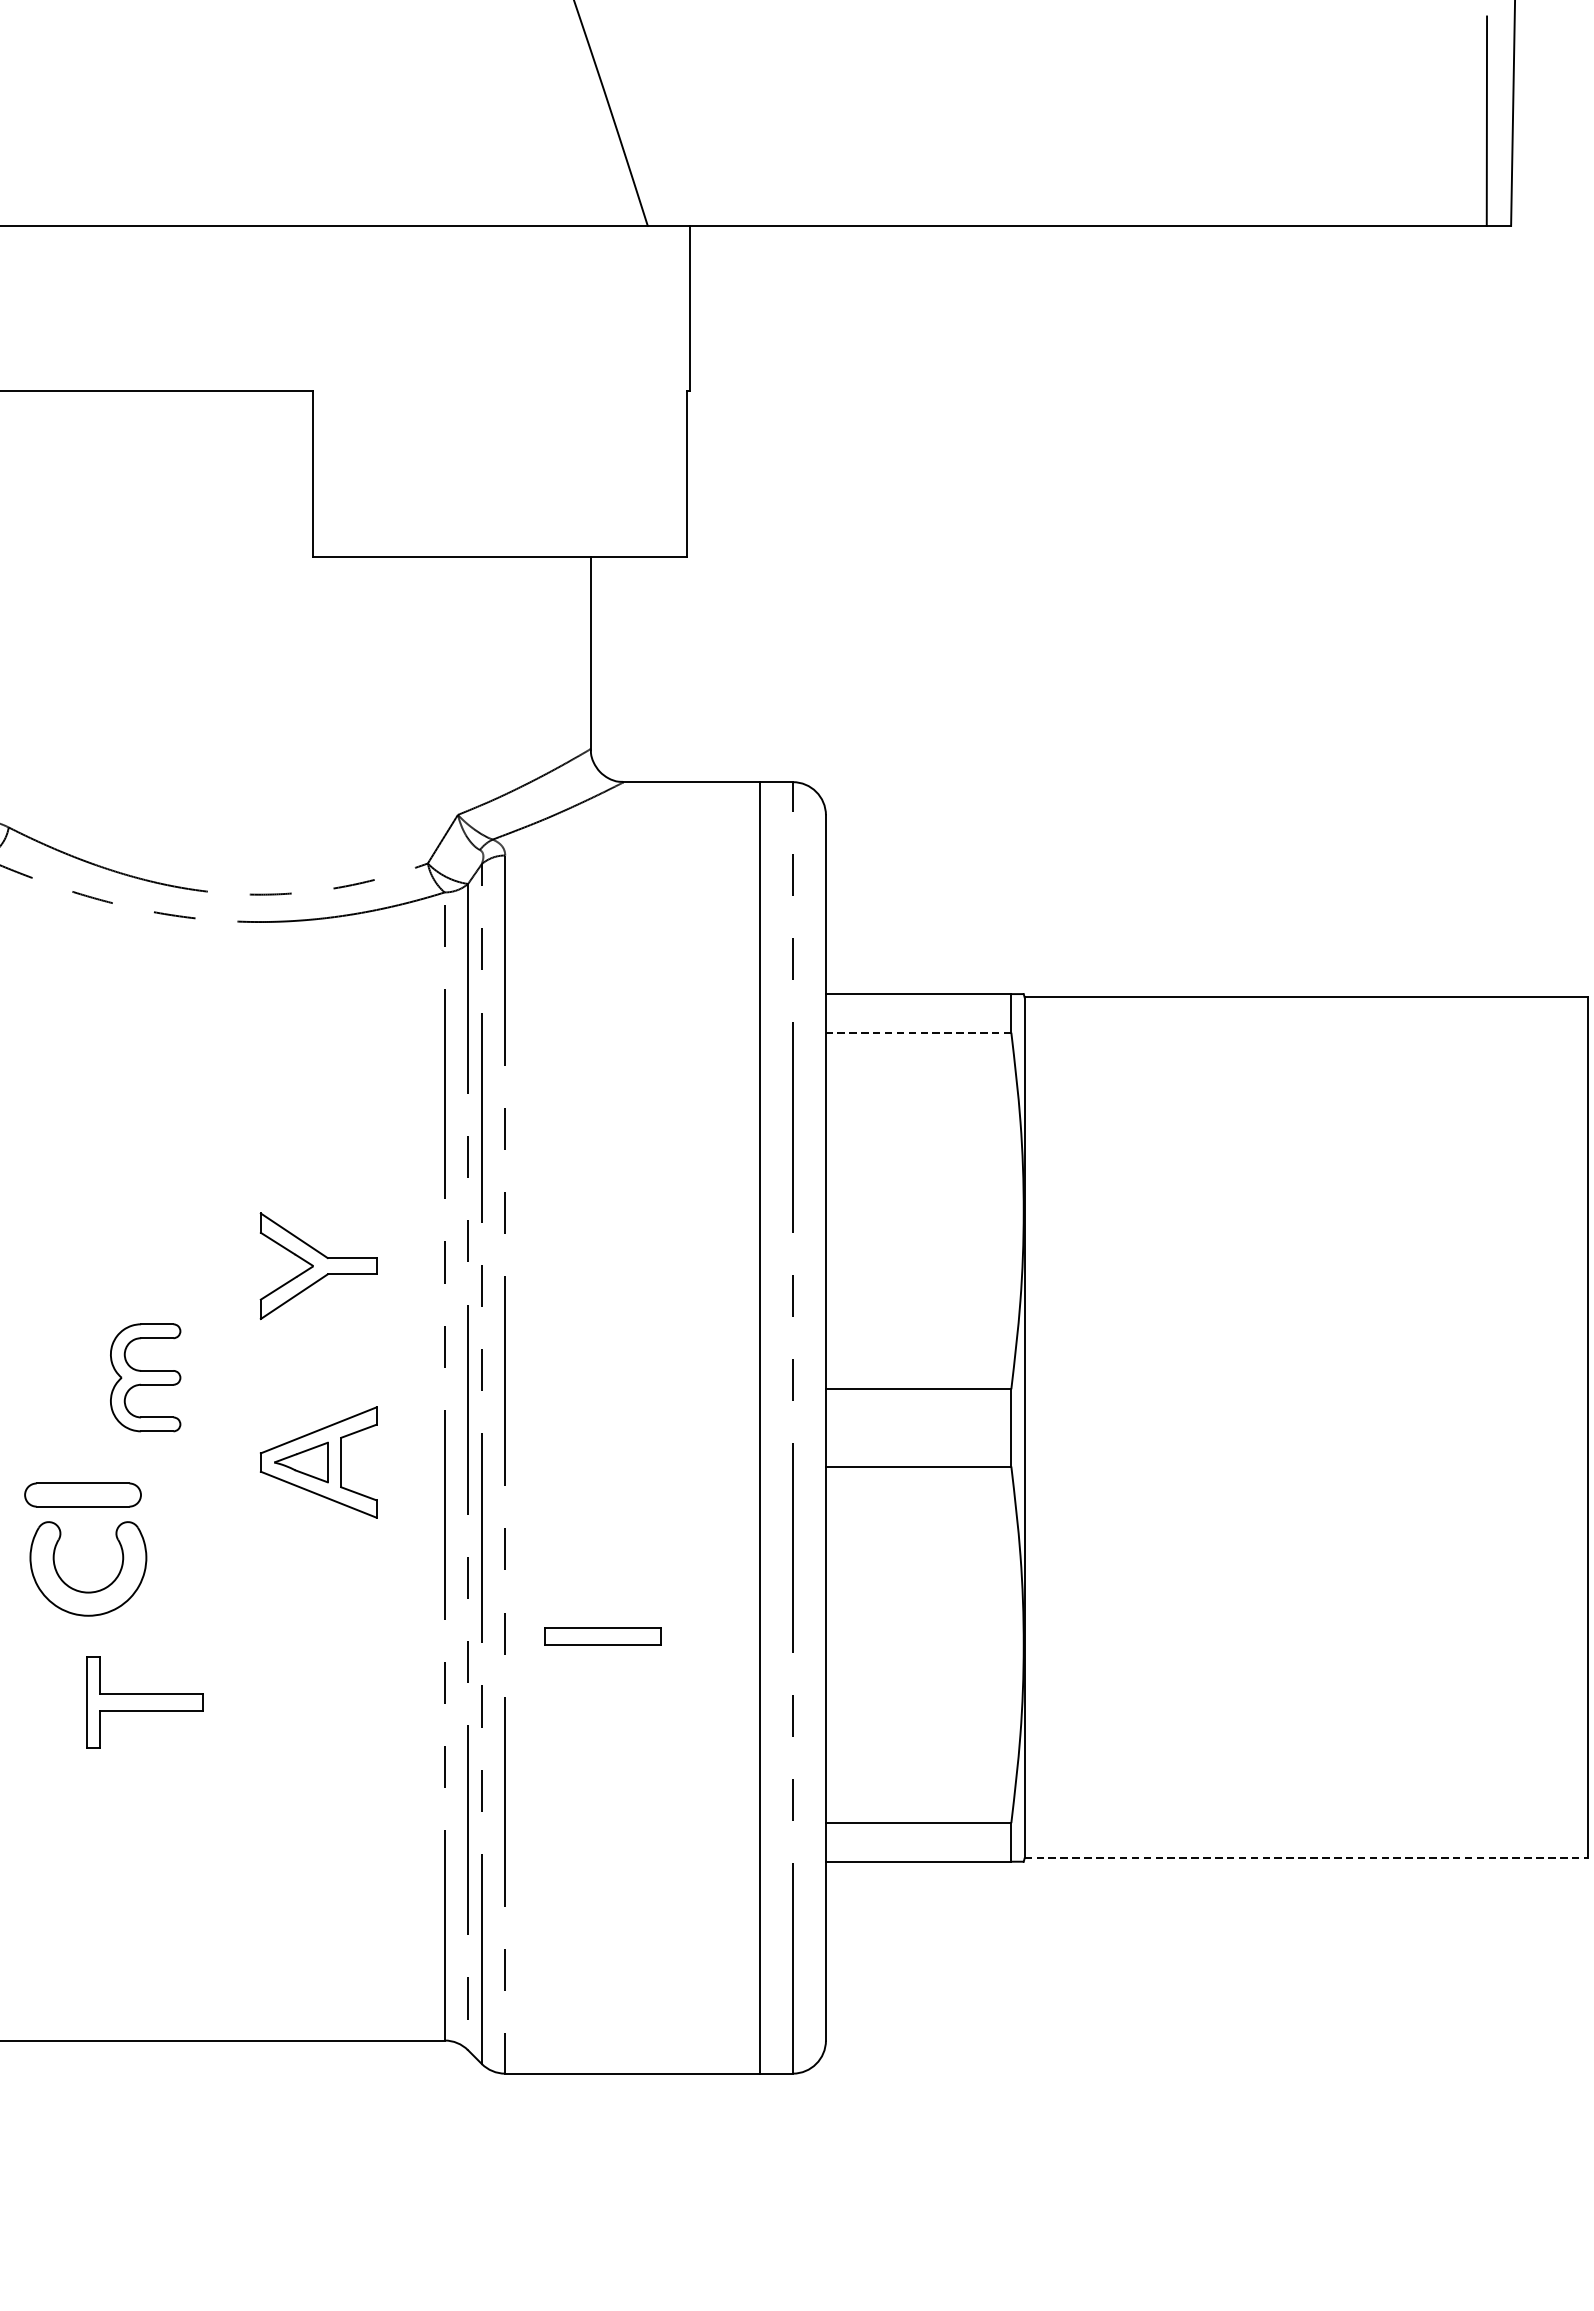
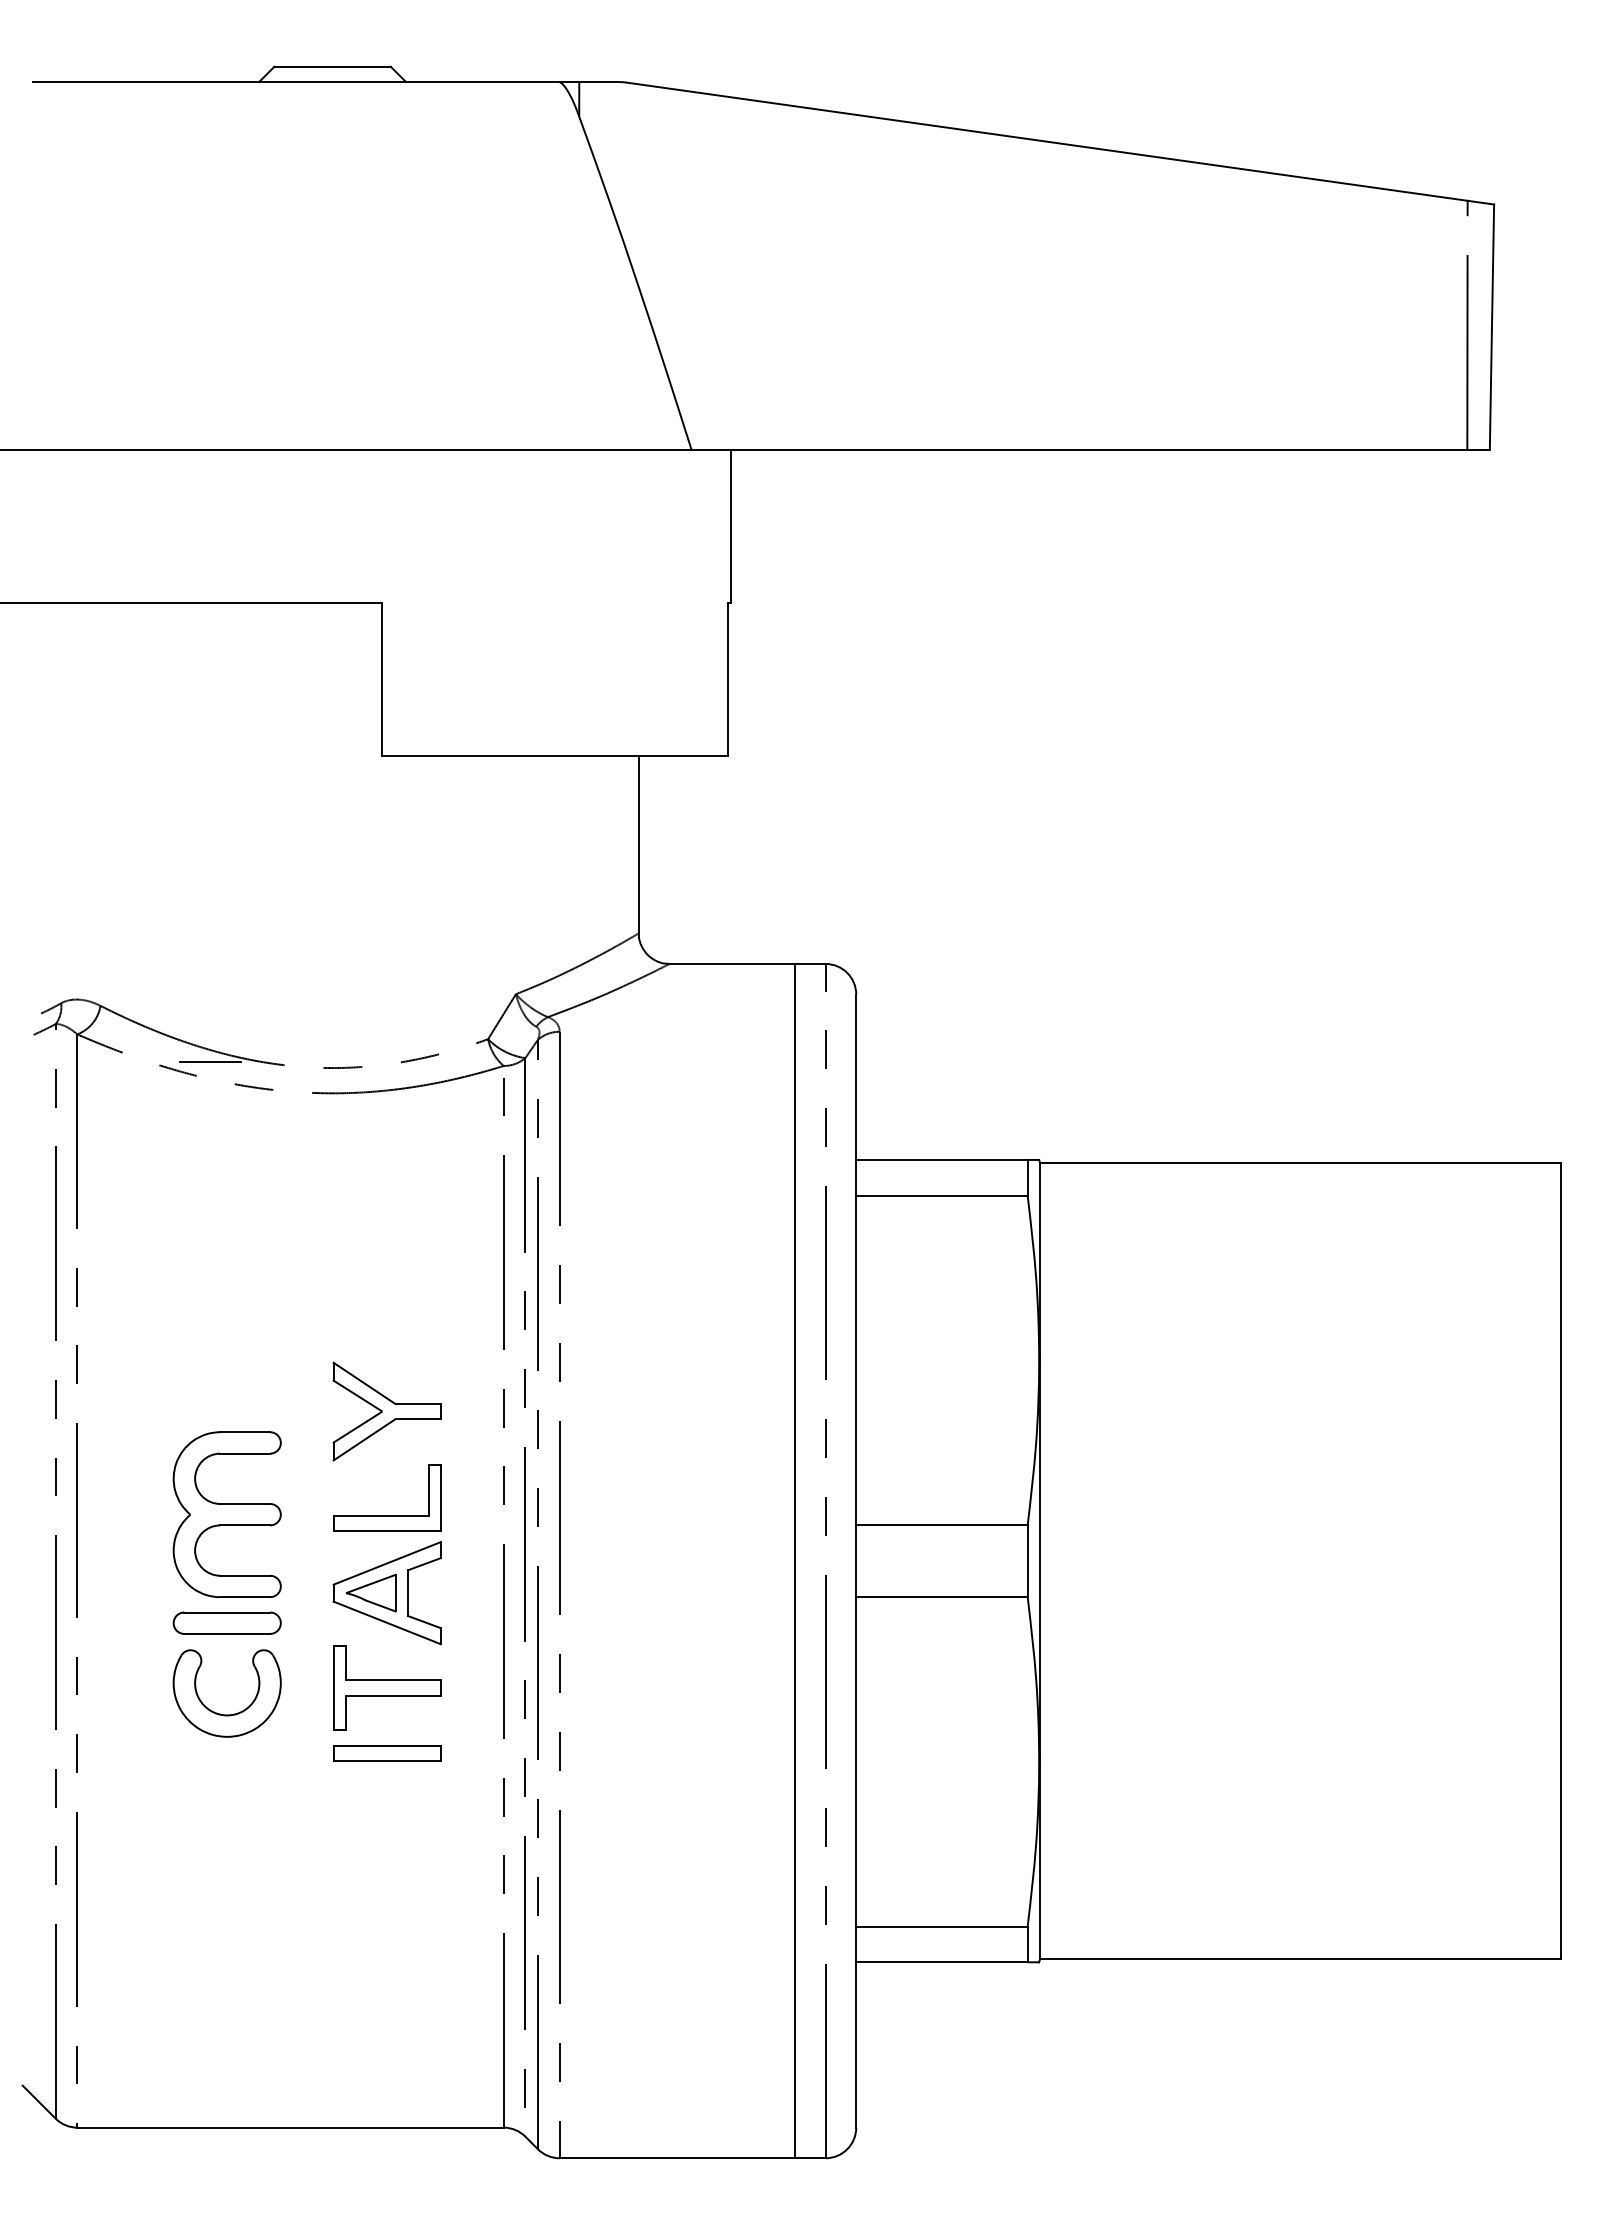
line: (126, 887) -> (209, 1061), added
line: (918, 1032) -> (941, 1195), dashed -> solid
part: (144, 1377) -> (226, 1514), size x1.67
part: (319, 1378) -> (387, 1515), added
part: (82, 1494) -> (226, 1622), moved
part: (81, 1590) -> (220, 1713), moved
part: (603, 1635) -> (387, 1753), moved
part: (144, 1701) -> (387, 1687), moved
line: (1306, 1858) -> (1300, 1959), dashed -> solid

